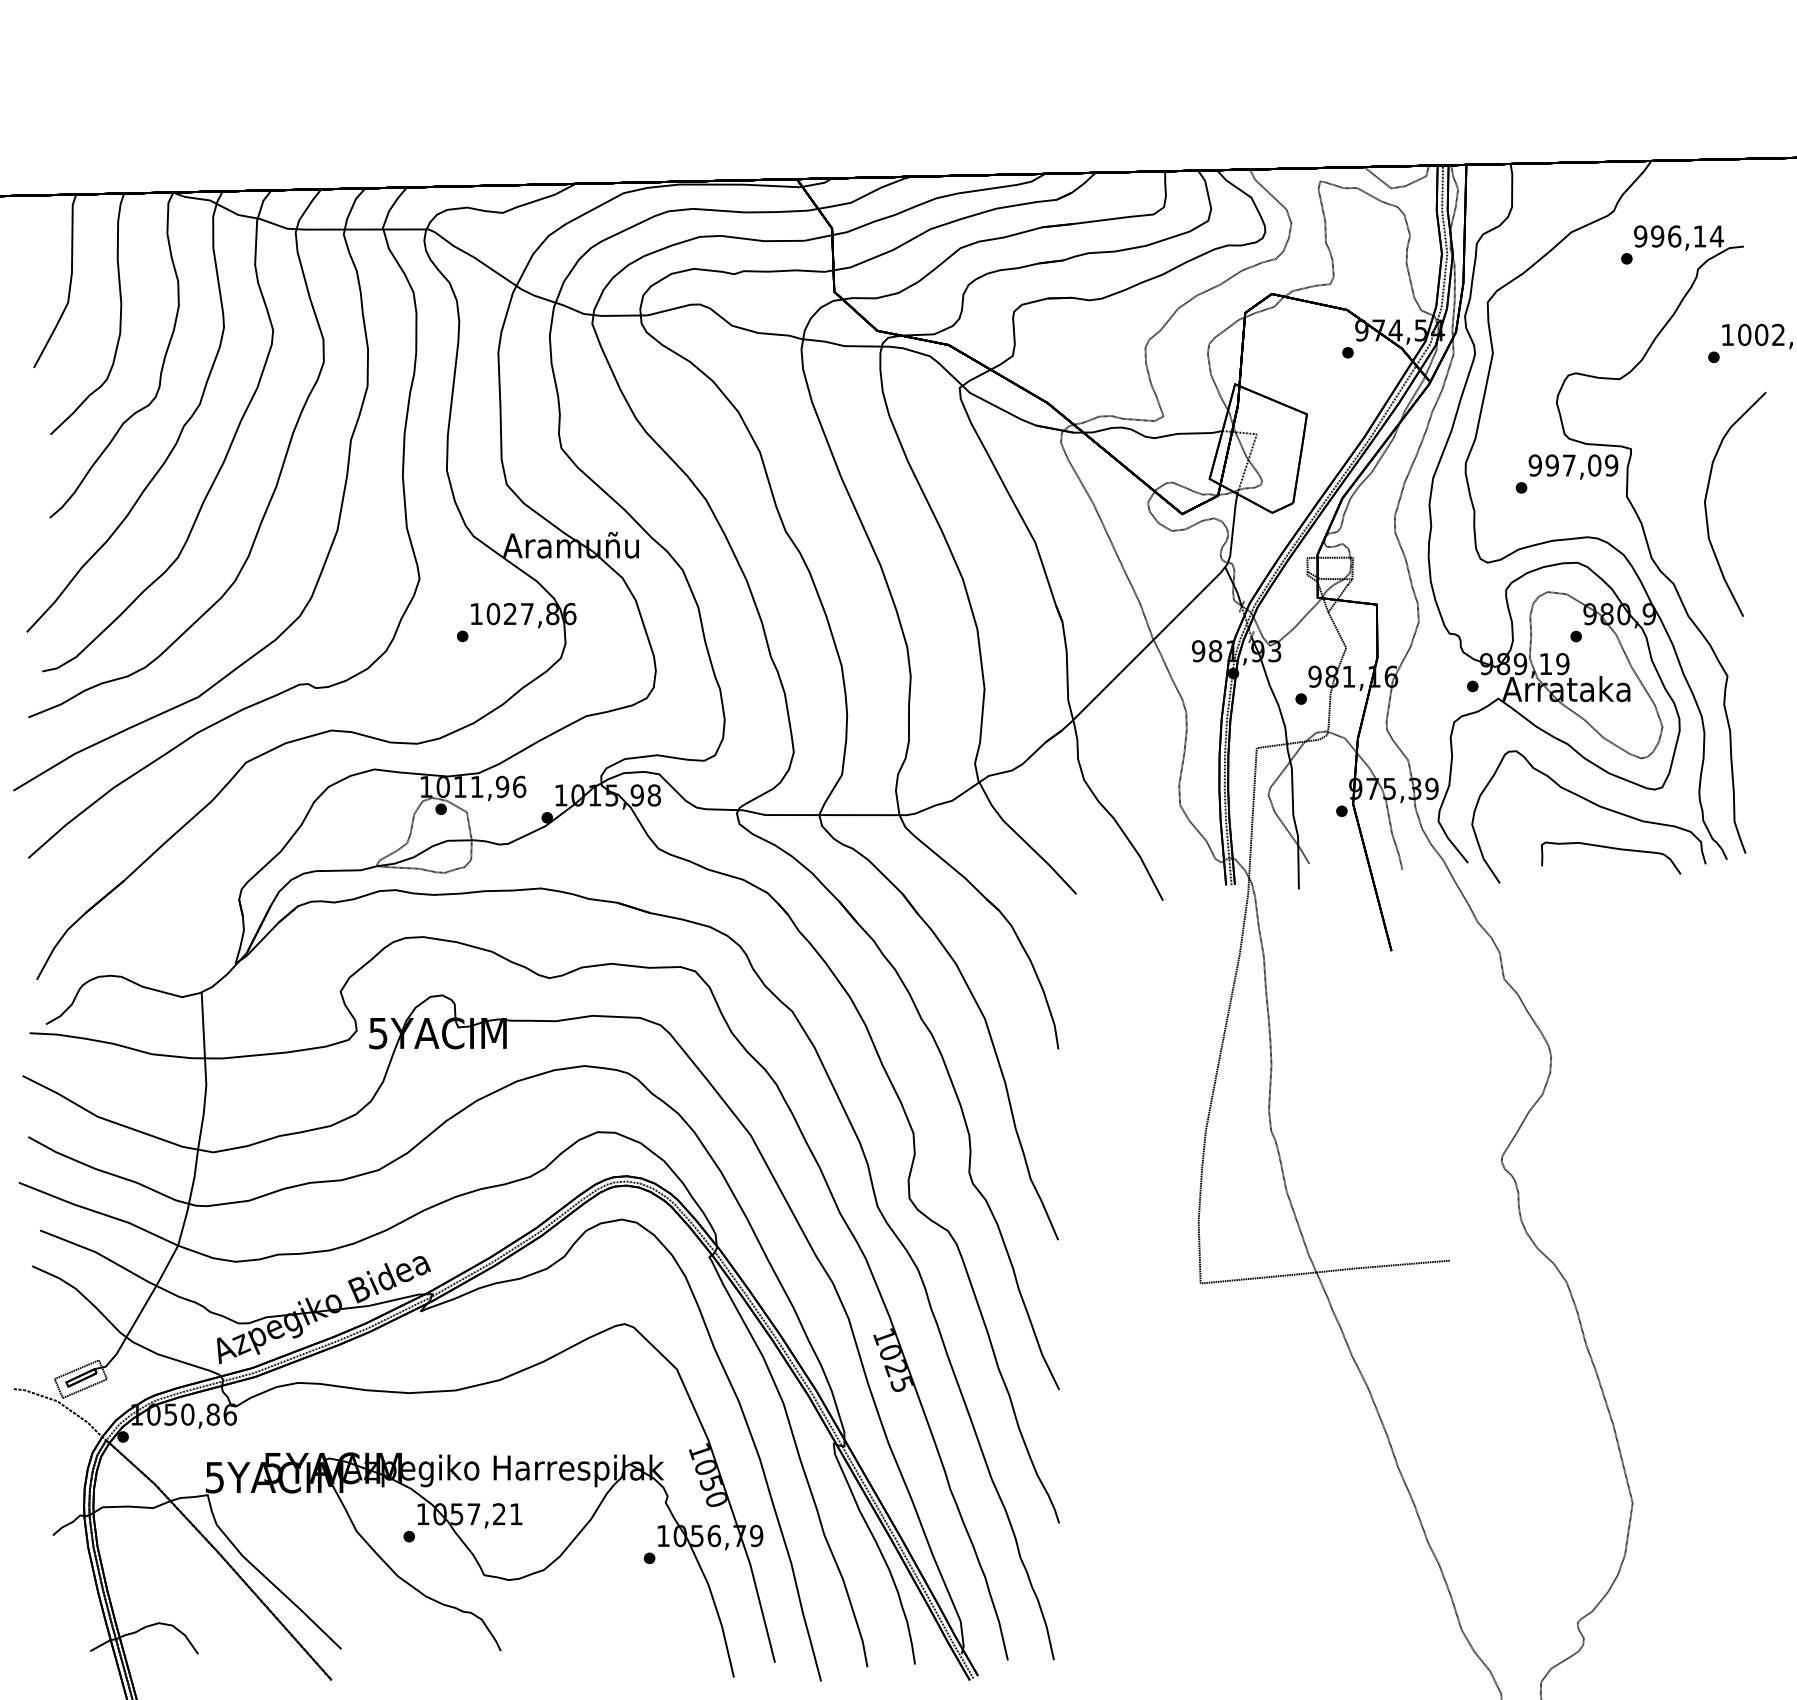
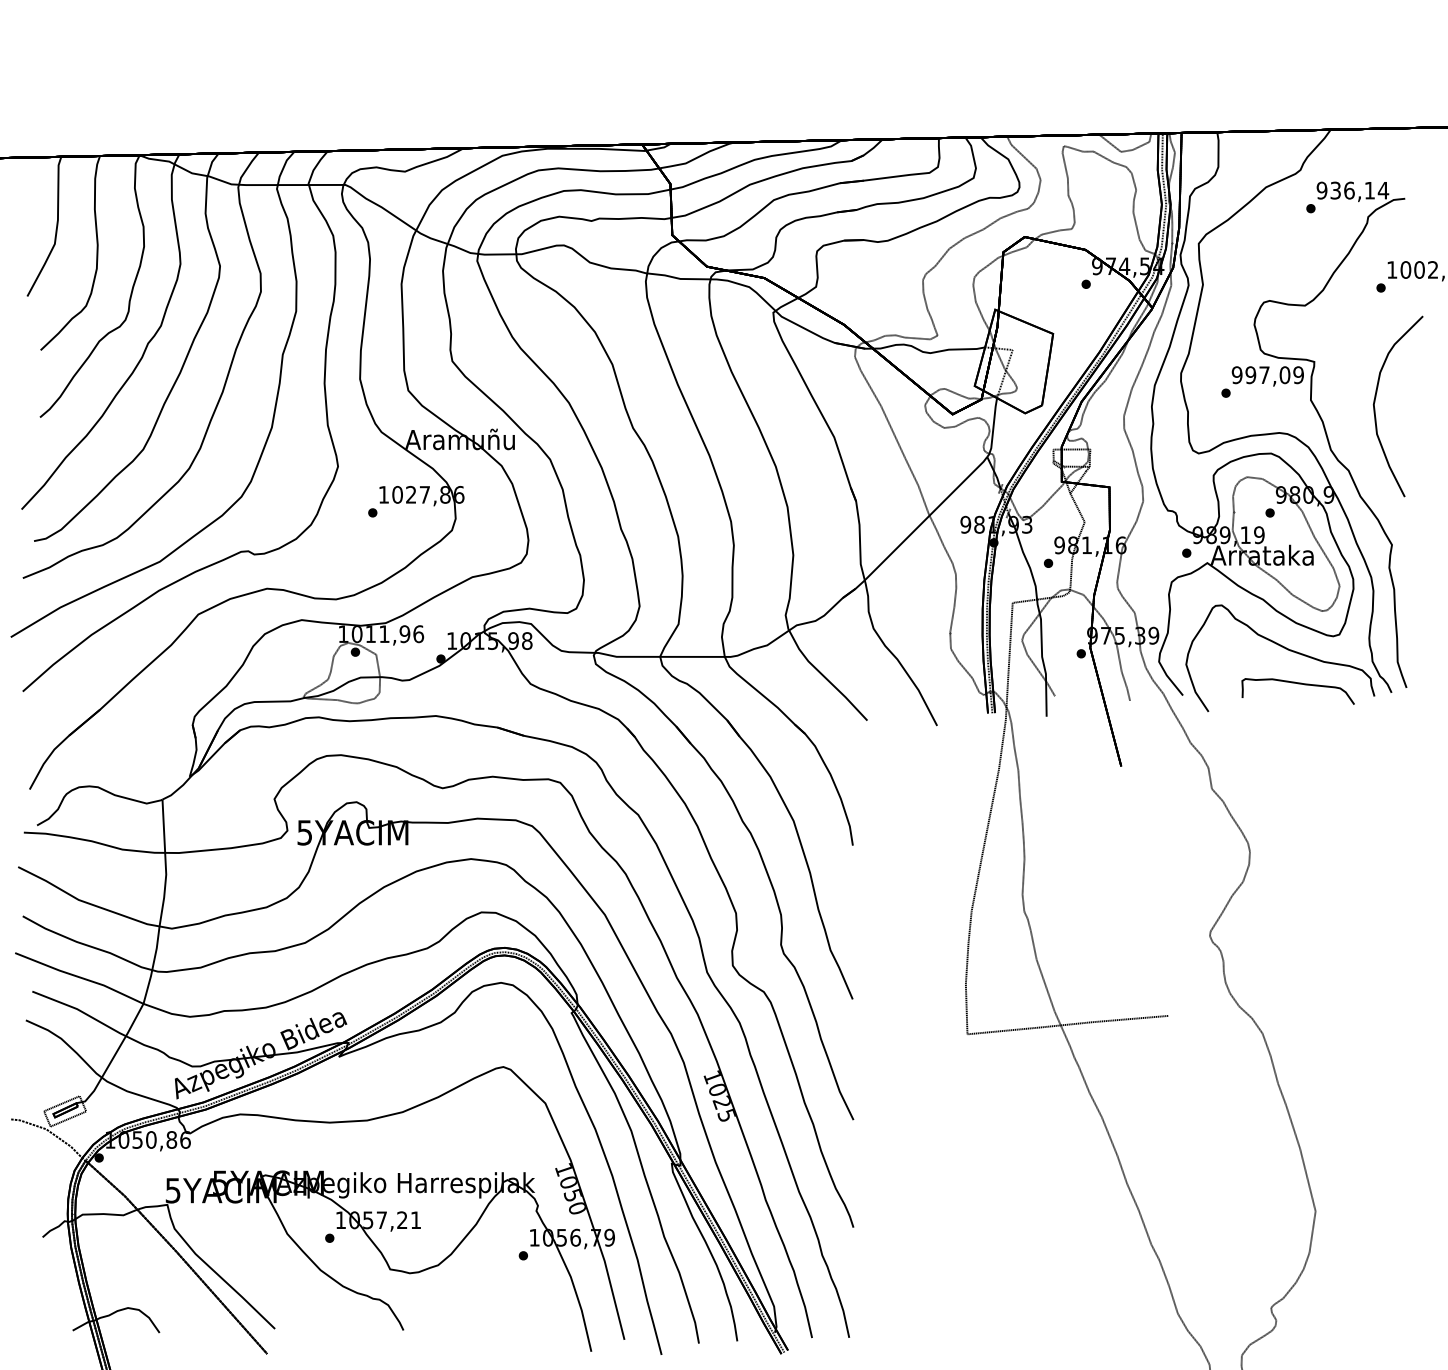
text: (1657, 236) -> (1335, 190), 996,14 -> 936,14

